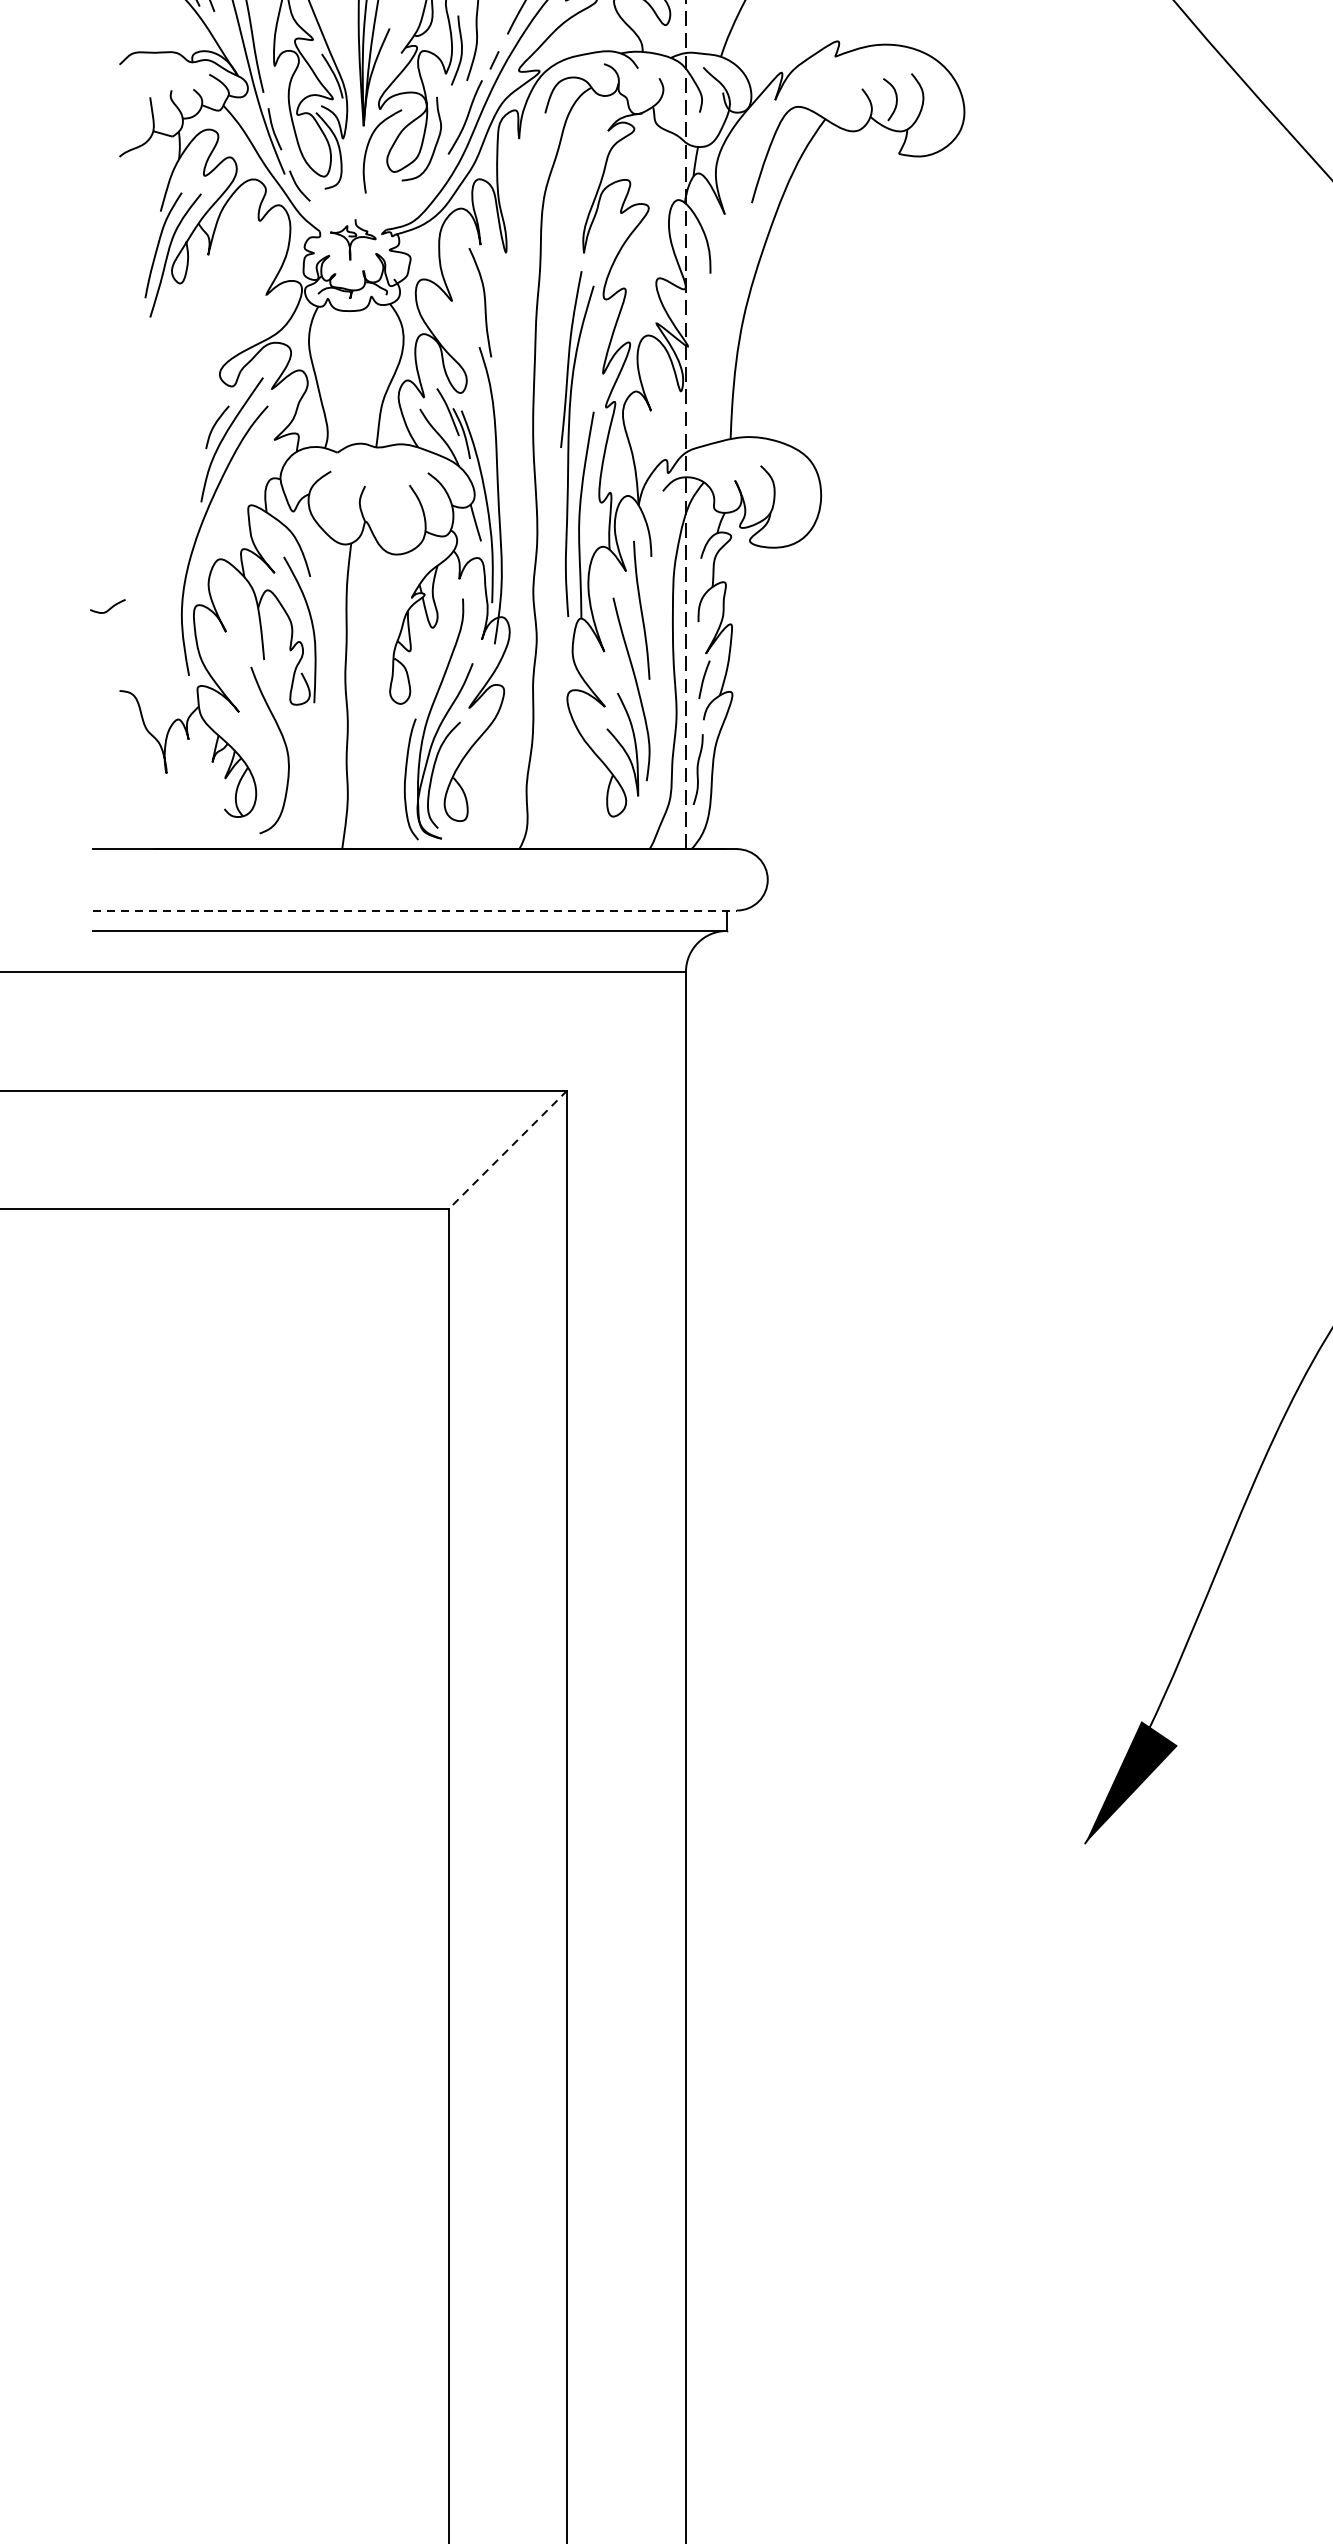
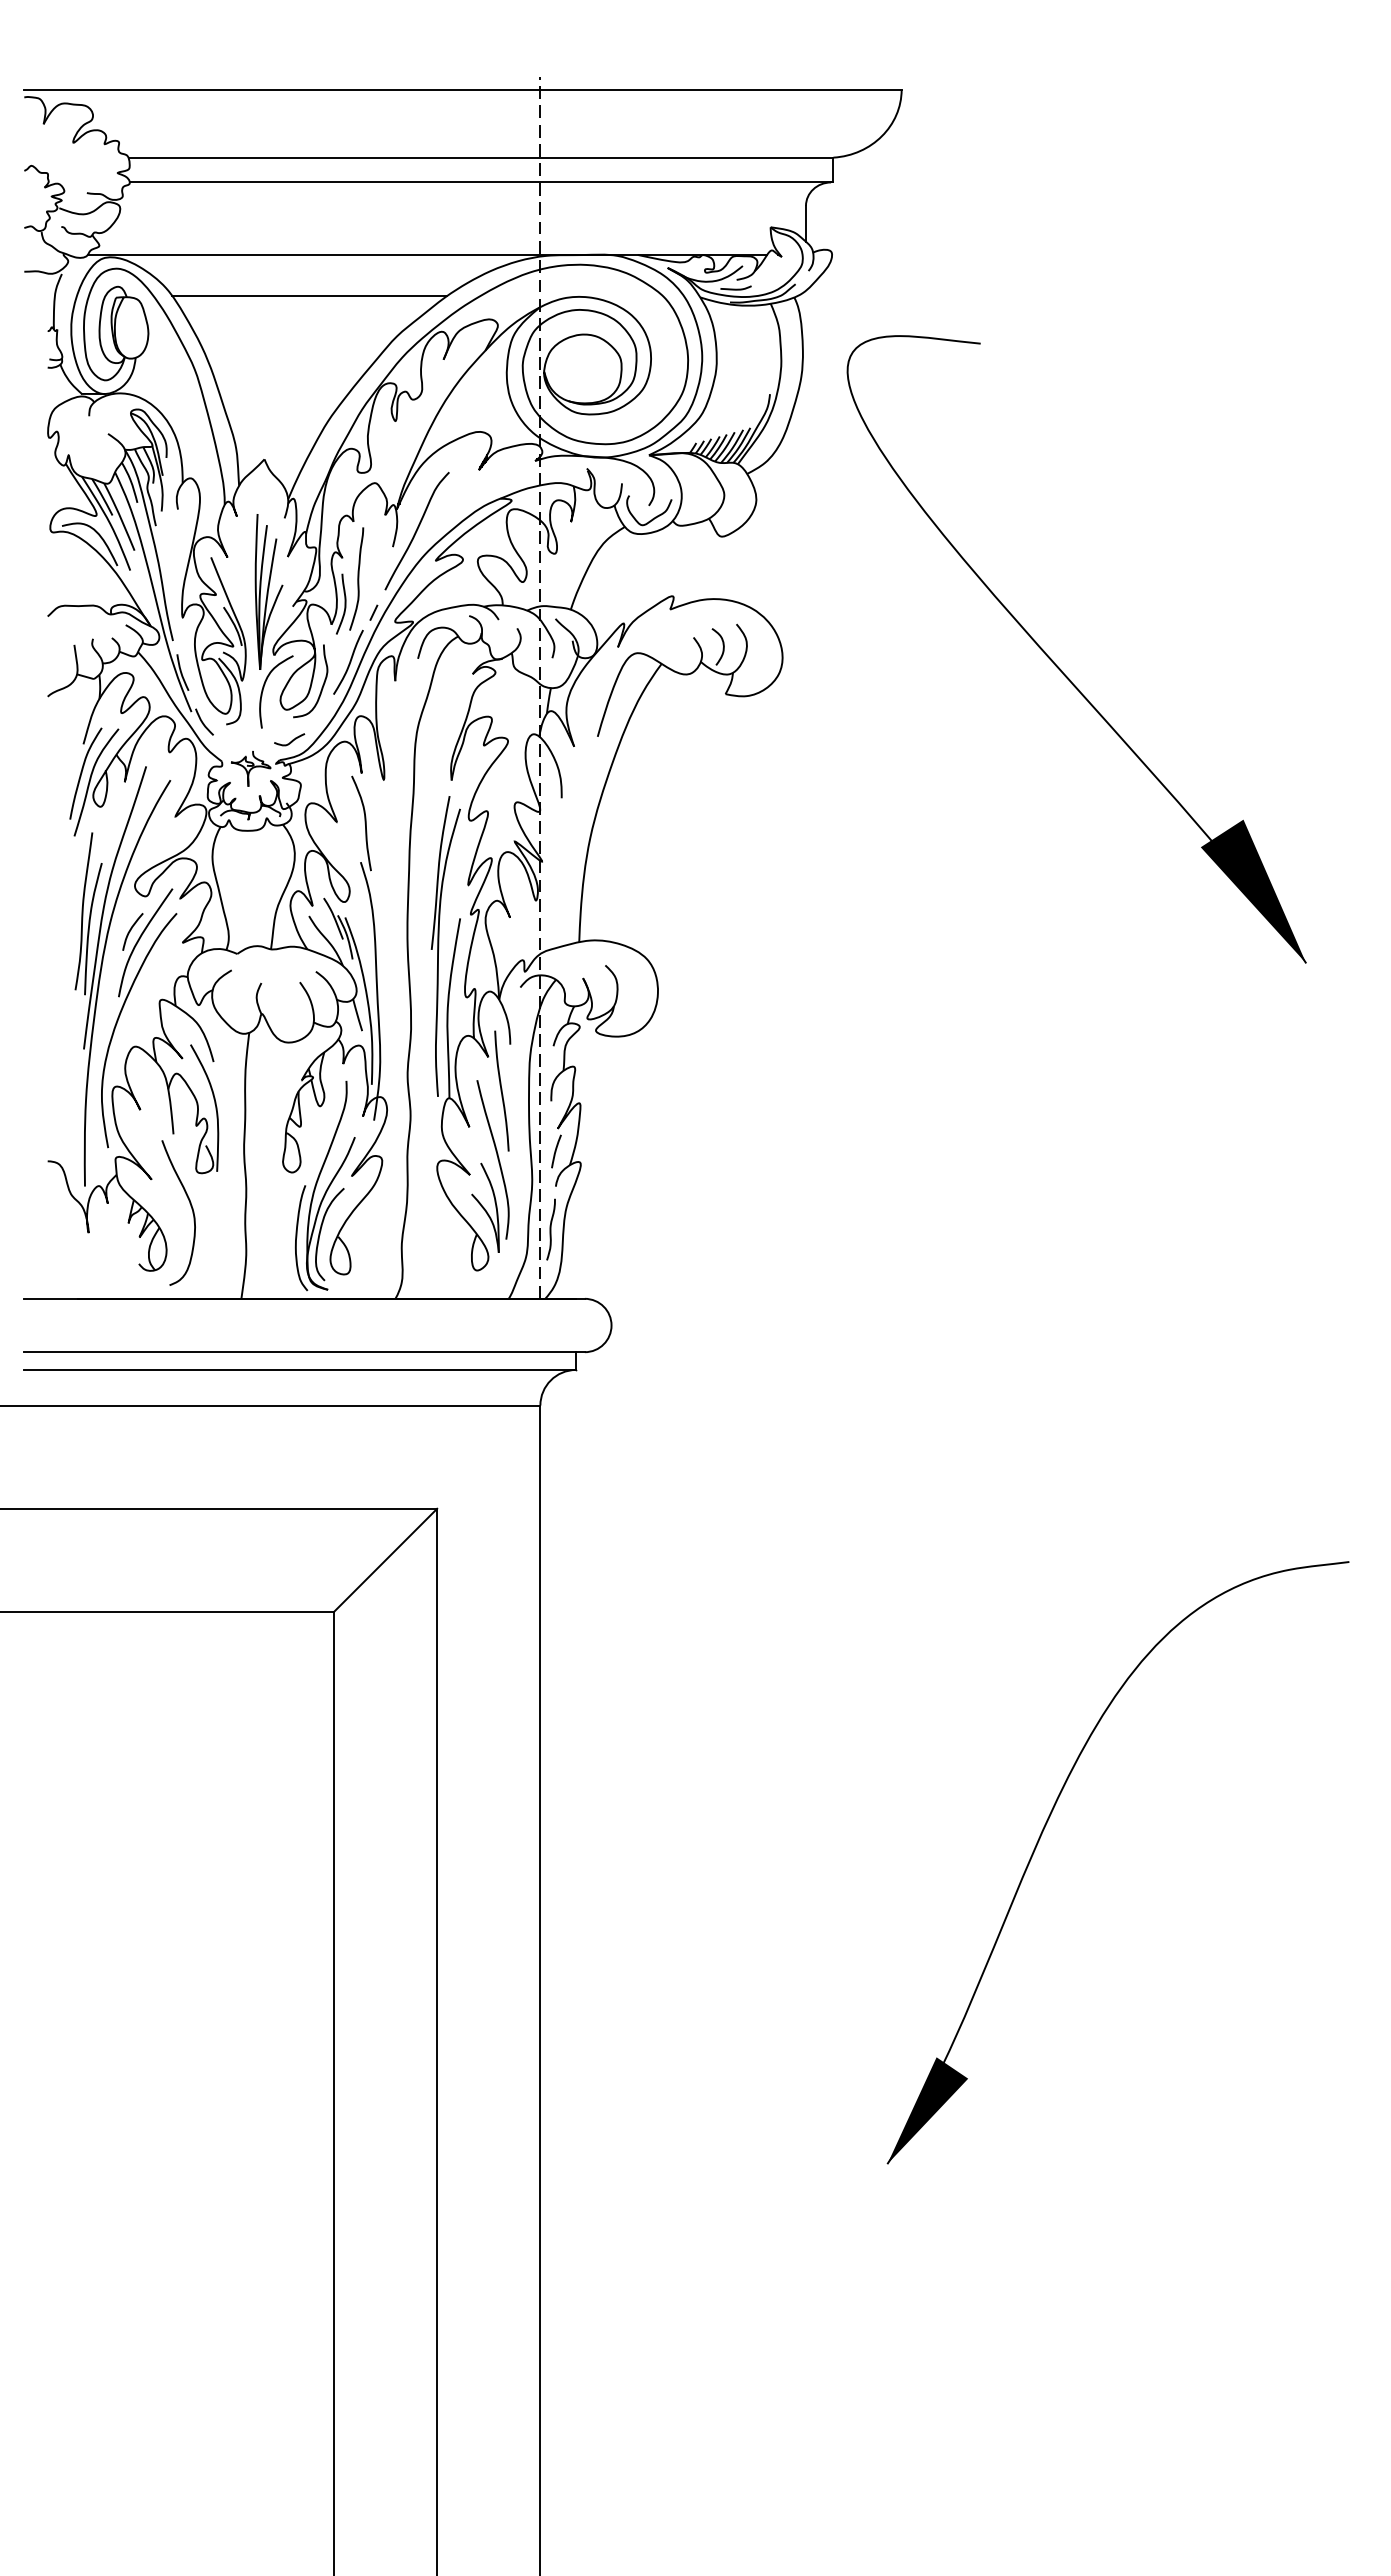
part: (181, 476) -> (101, 974), added
curve: (110, 607) -> (291, 740), moved
line: (415, 910) -> (305, 1352), dashed -> solid
line: (507, 1150) -> (385, 1560), dashed -> solid

